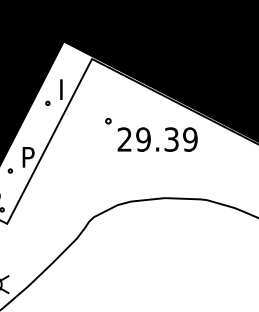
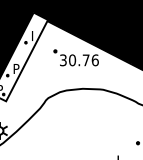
text: (157, 139) -> (79, 60), 29.39 -> 30.76

